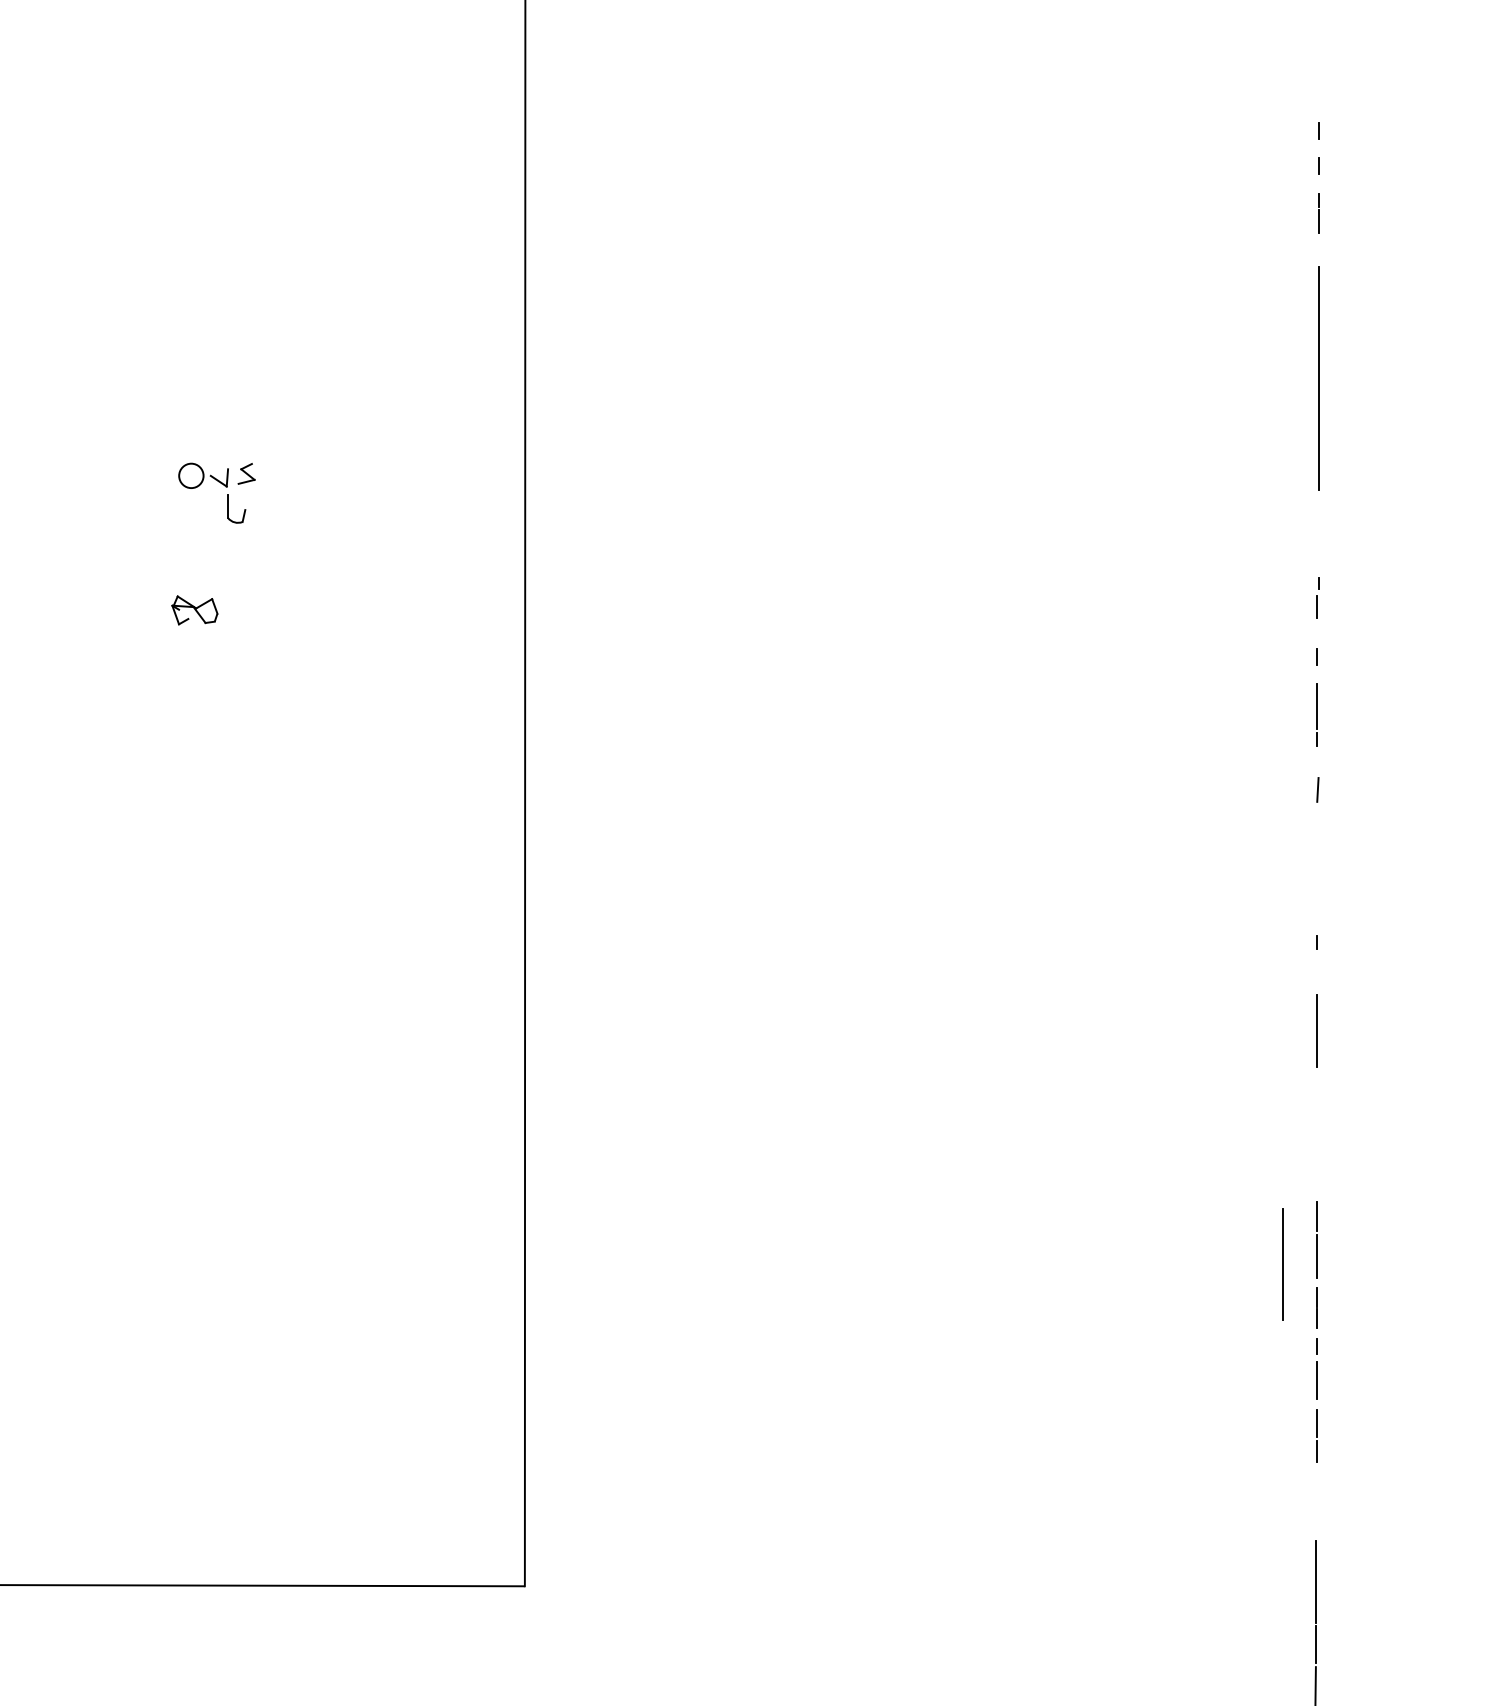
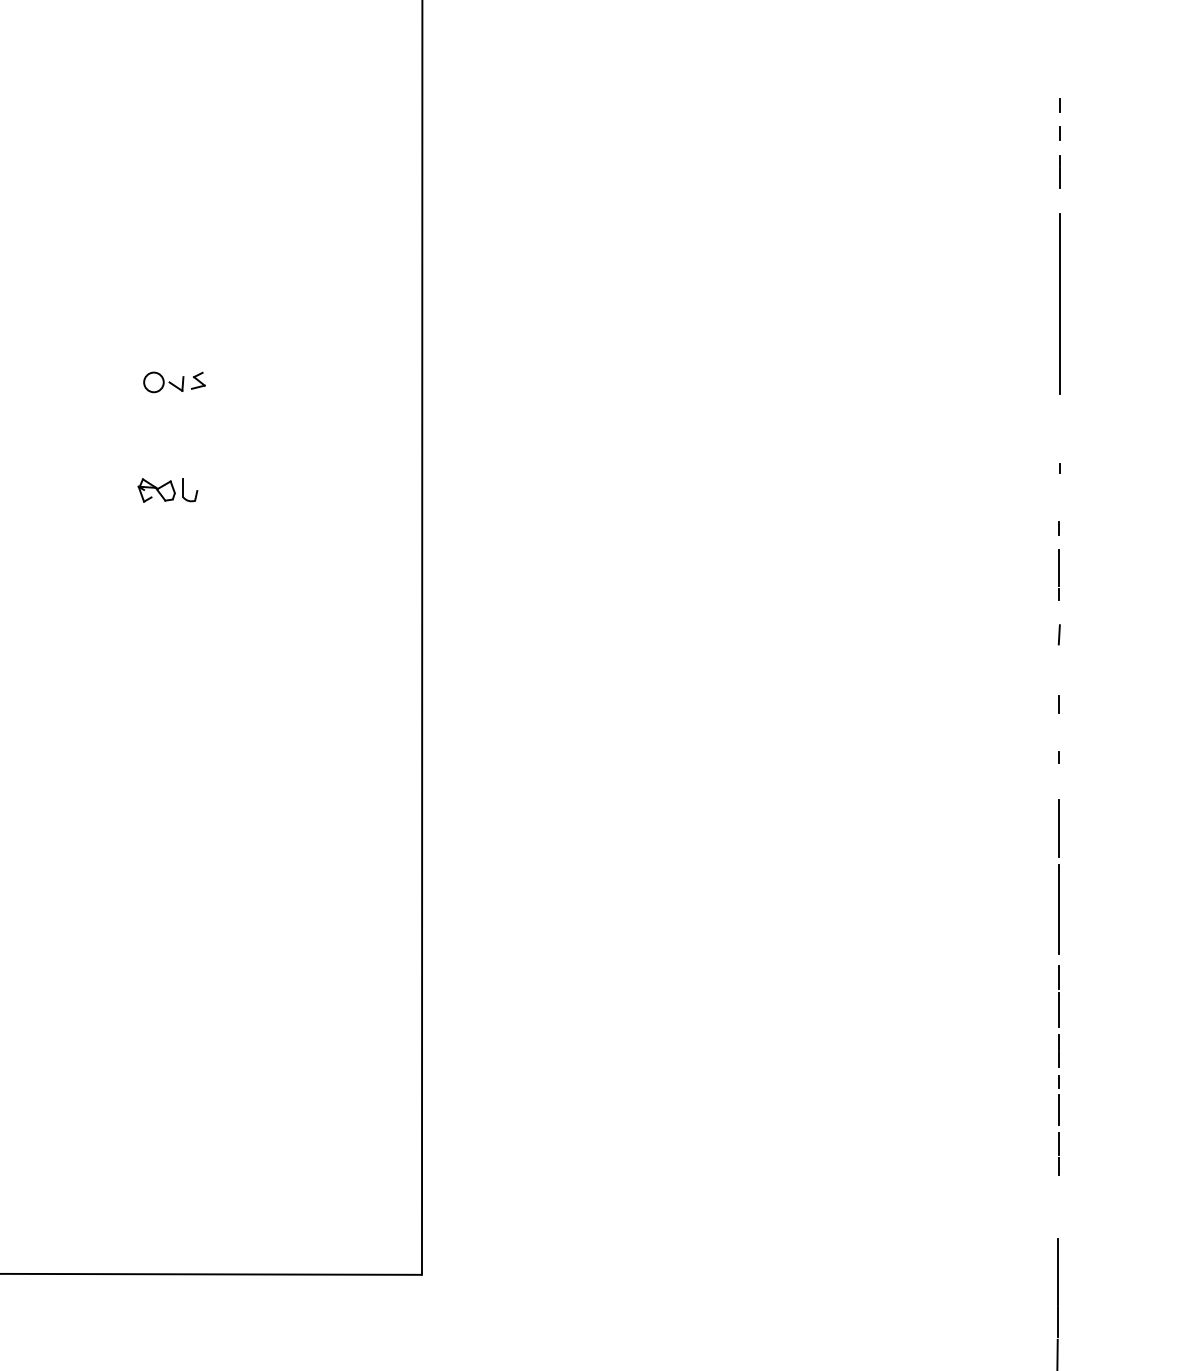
part: (228, 508) -> (183, 489), moved
line: (1316, 606) -> (1058, 703), moved
line: (1282, 1264) -> (1058, 909), moved

